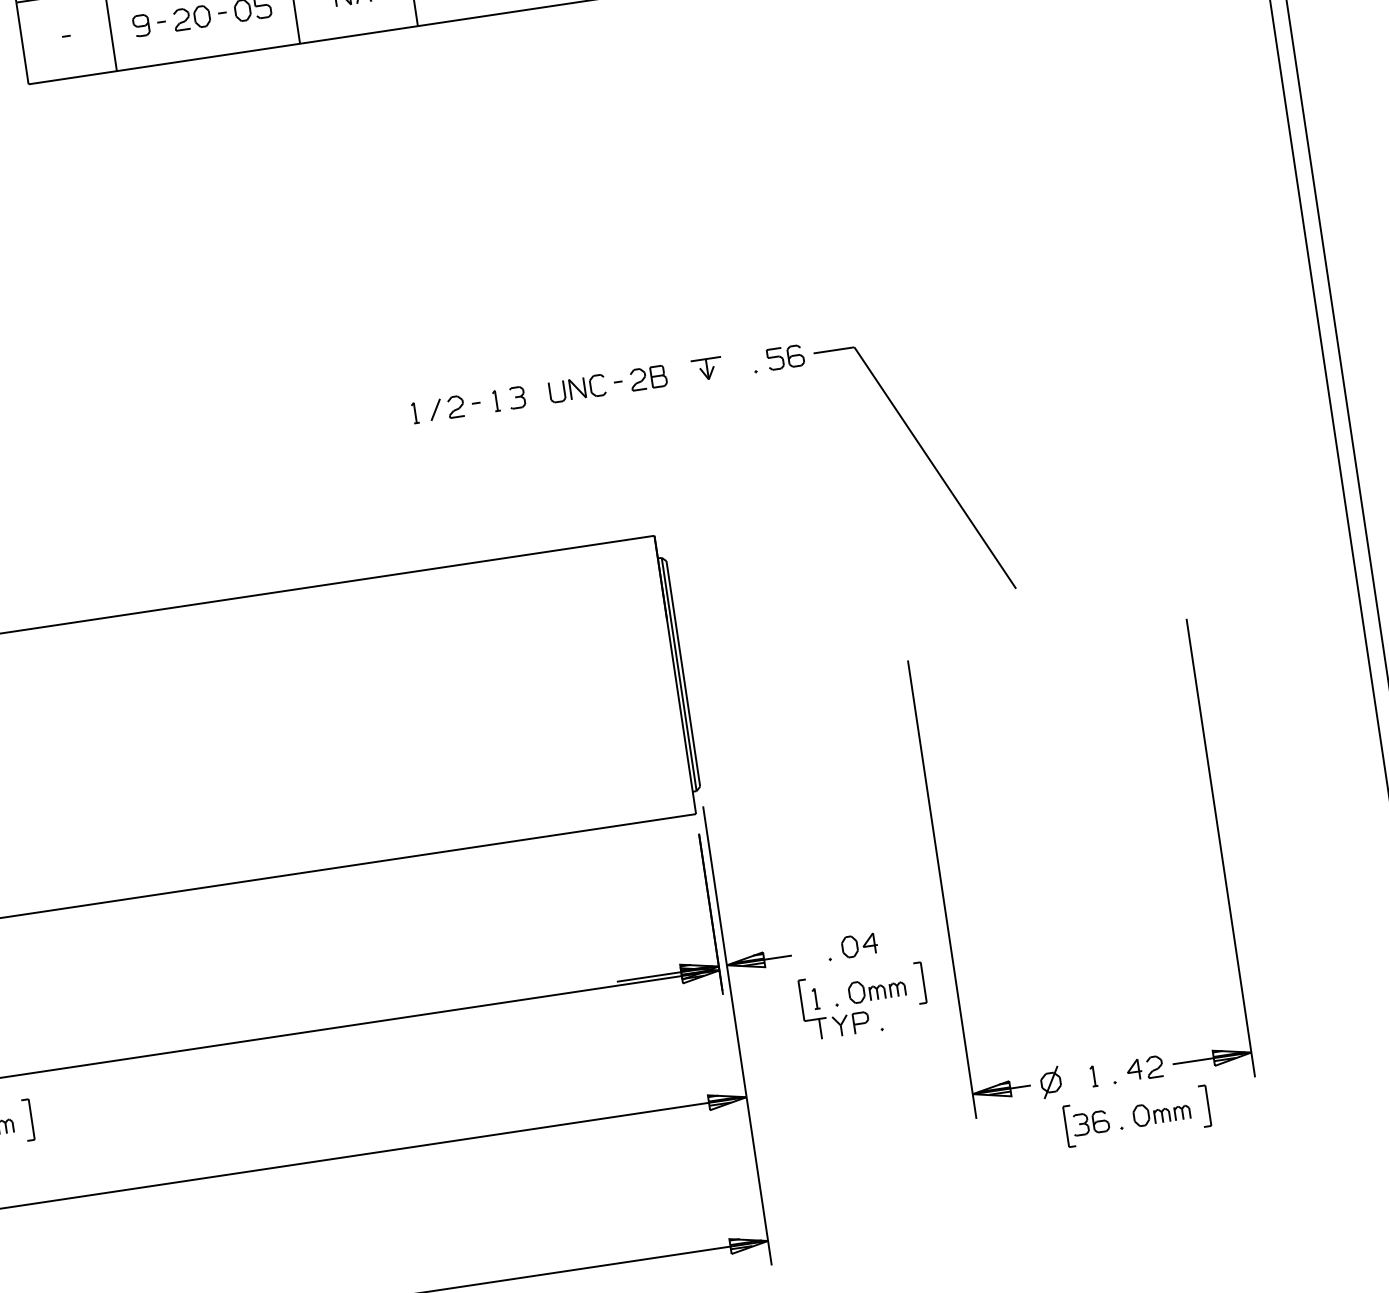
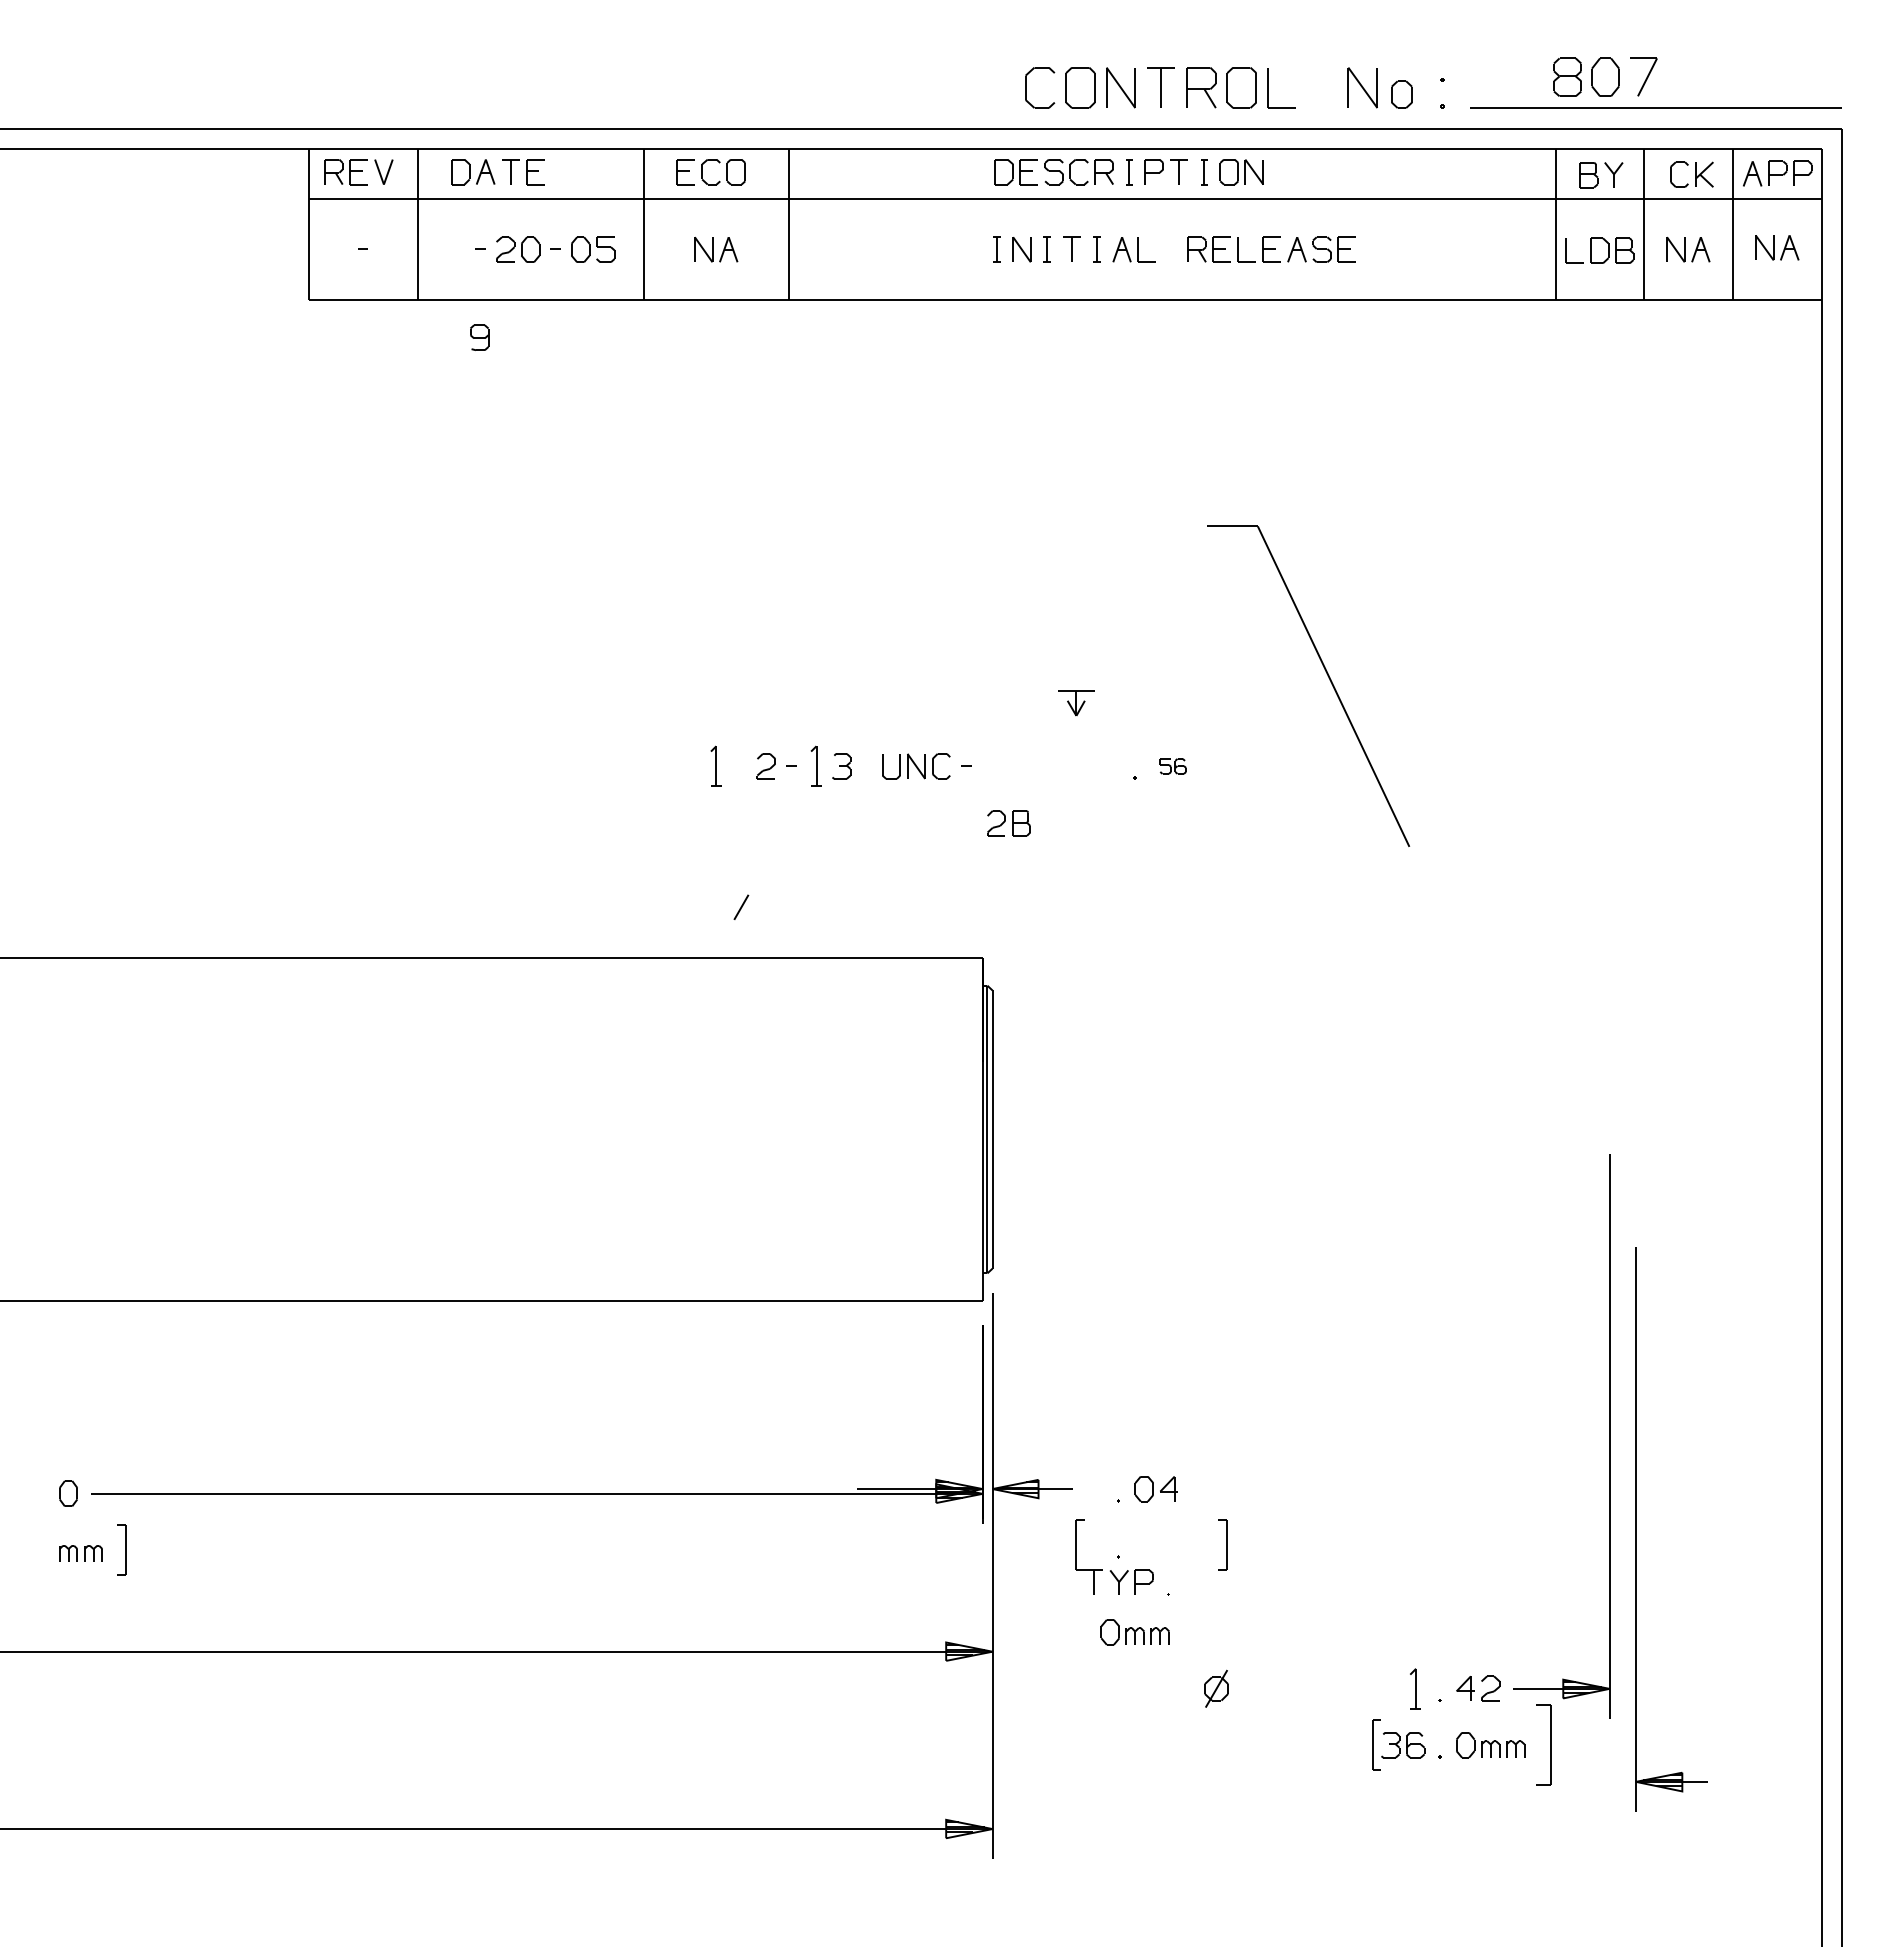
part: (141, 25) -> (479, 337), moved
part: (786, 357) -> (1173, 766), size x0.6
part: (707, 369) -> (1076, 703), moved
part: (648, 378) -> (1008, 823), moved
part: (495, 401) -> (815, 766), size x1.6
line: (435, 409) -> (741, 906), moved
part: (414, 413) -> (715, 766), size x1.6
part: (929, 460) -> (1327, 676), moved
part: (942, 889) -> (1636, 1529), moved
part: (876, 989) -> (1134, 1632), moved
part: (815, 998) -> (1093, 1545), removed
part: (1093, 1075) -> (1414, 1688), size x1.6
part: (1050, 1082) -> (1216, 1688), moved
part: (1204, 1105) -> (1543, 1744), size x1.6

